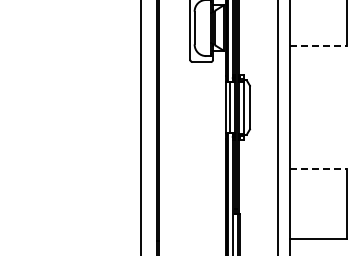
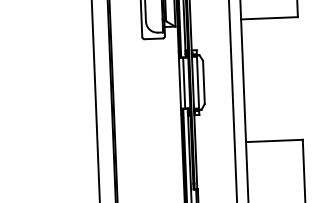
line: (318, 46) -> (269, 18), dashed -> solid
line: (318, 168) -> (274, 140), dashed -> solid

